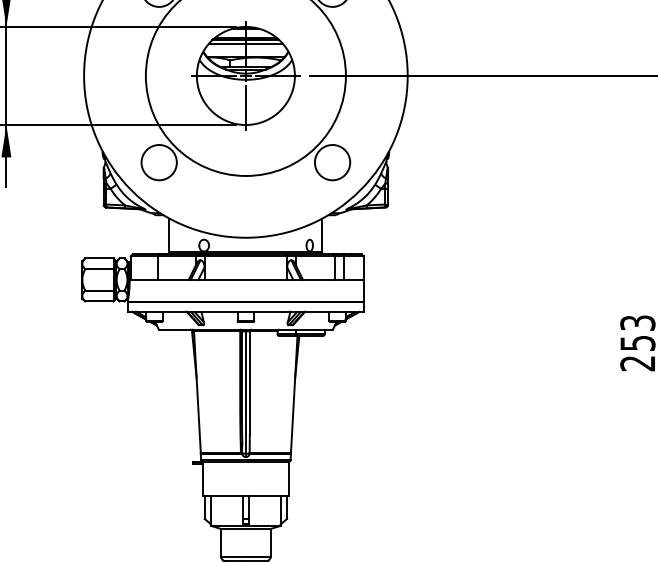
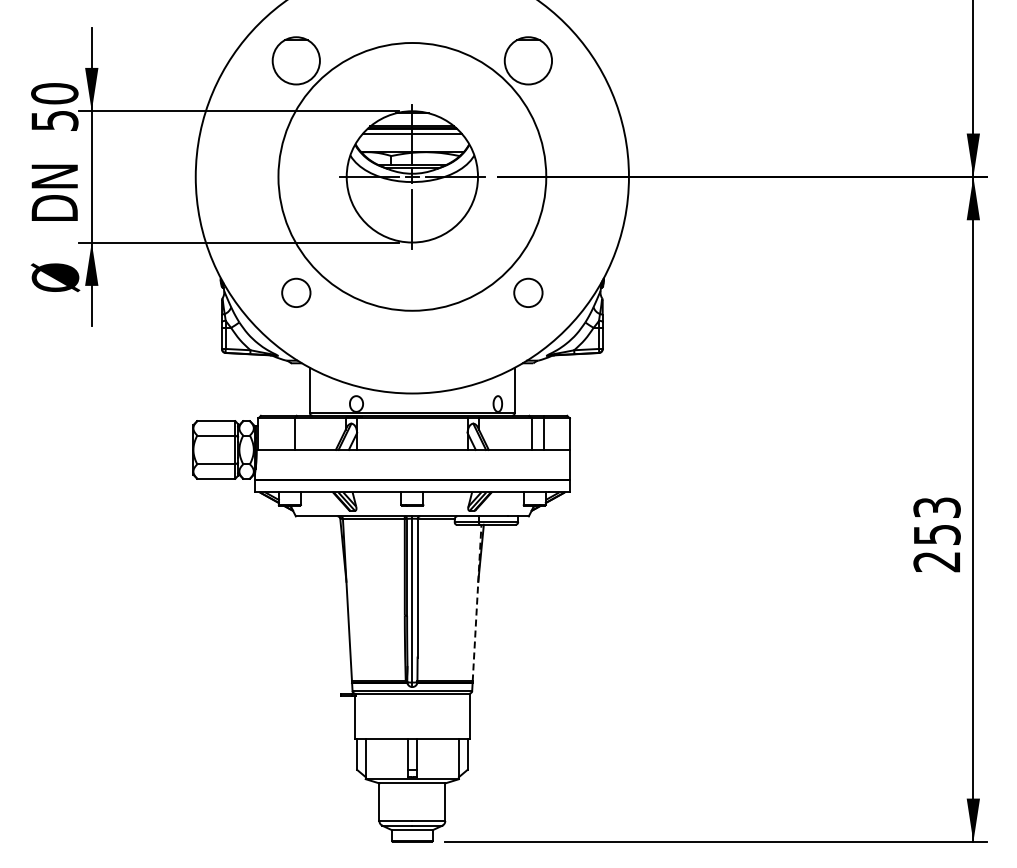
circle: (158, 162) -> (295, 292), size x0.6
circle: (332, 162) -> (528, 292), size x0.6
line: (294, 393) -> (477, 602), solid -> dashed

